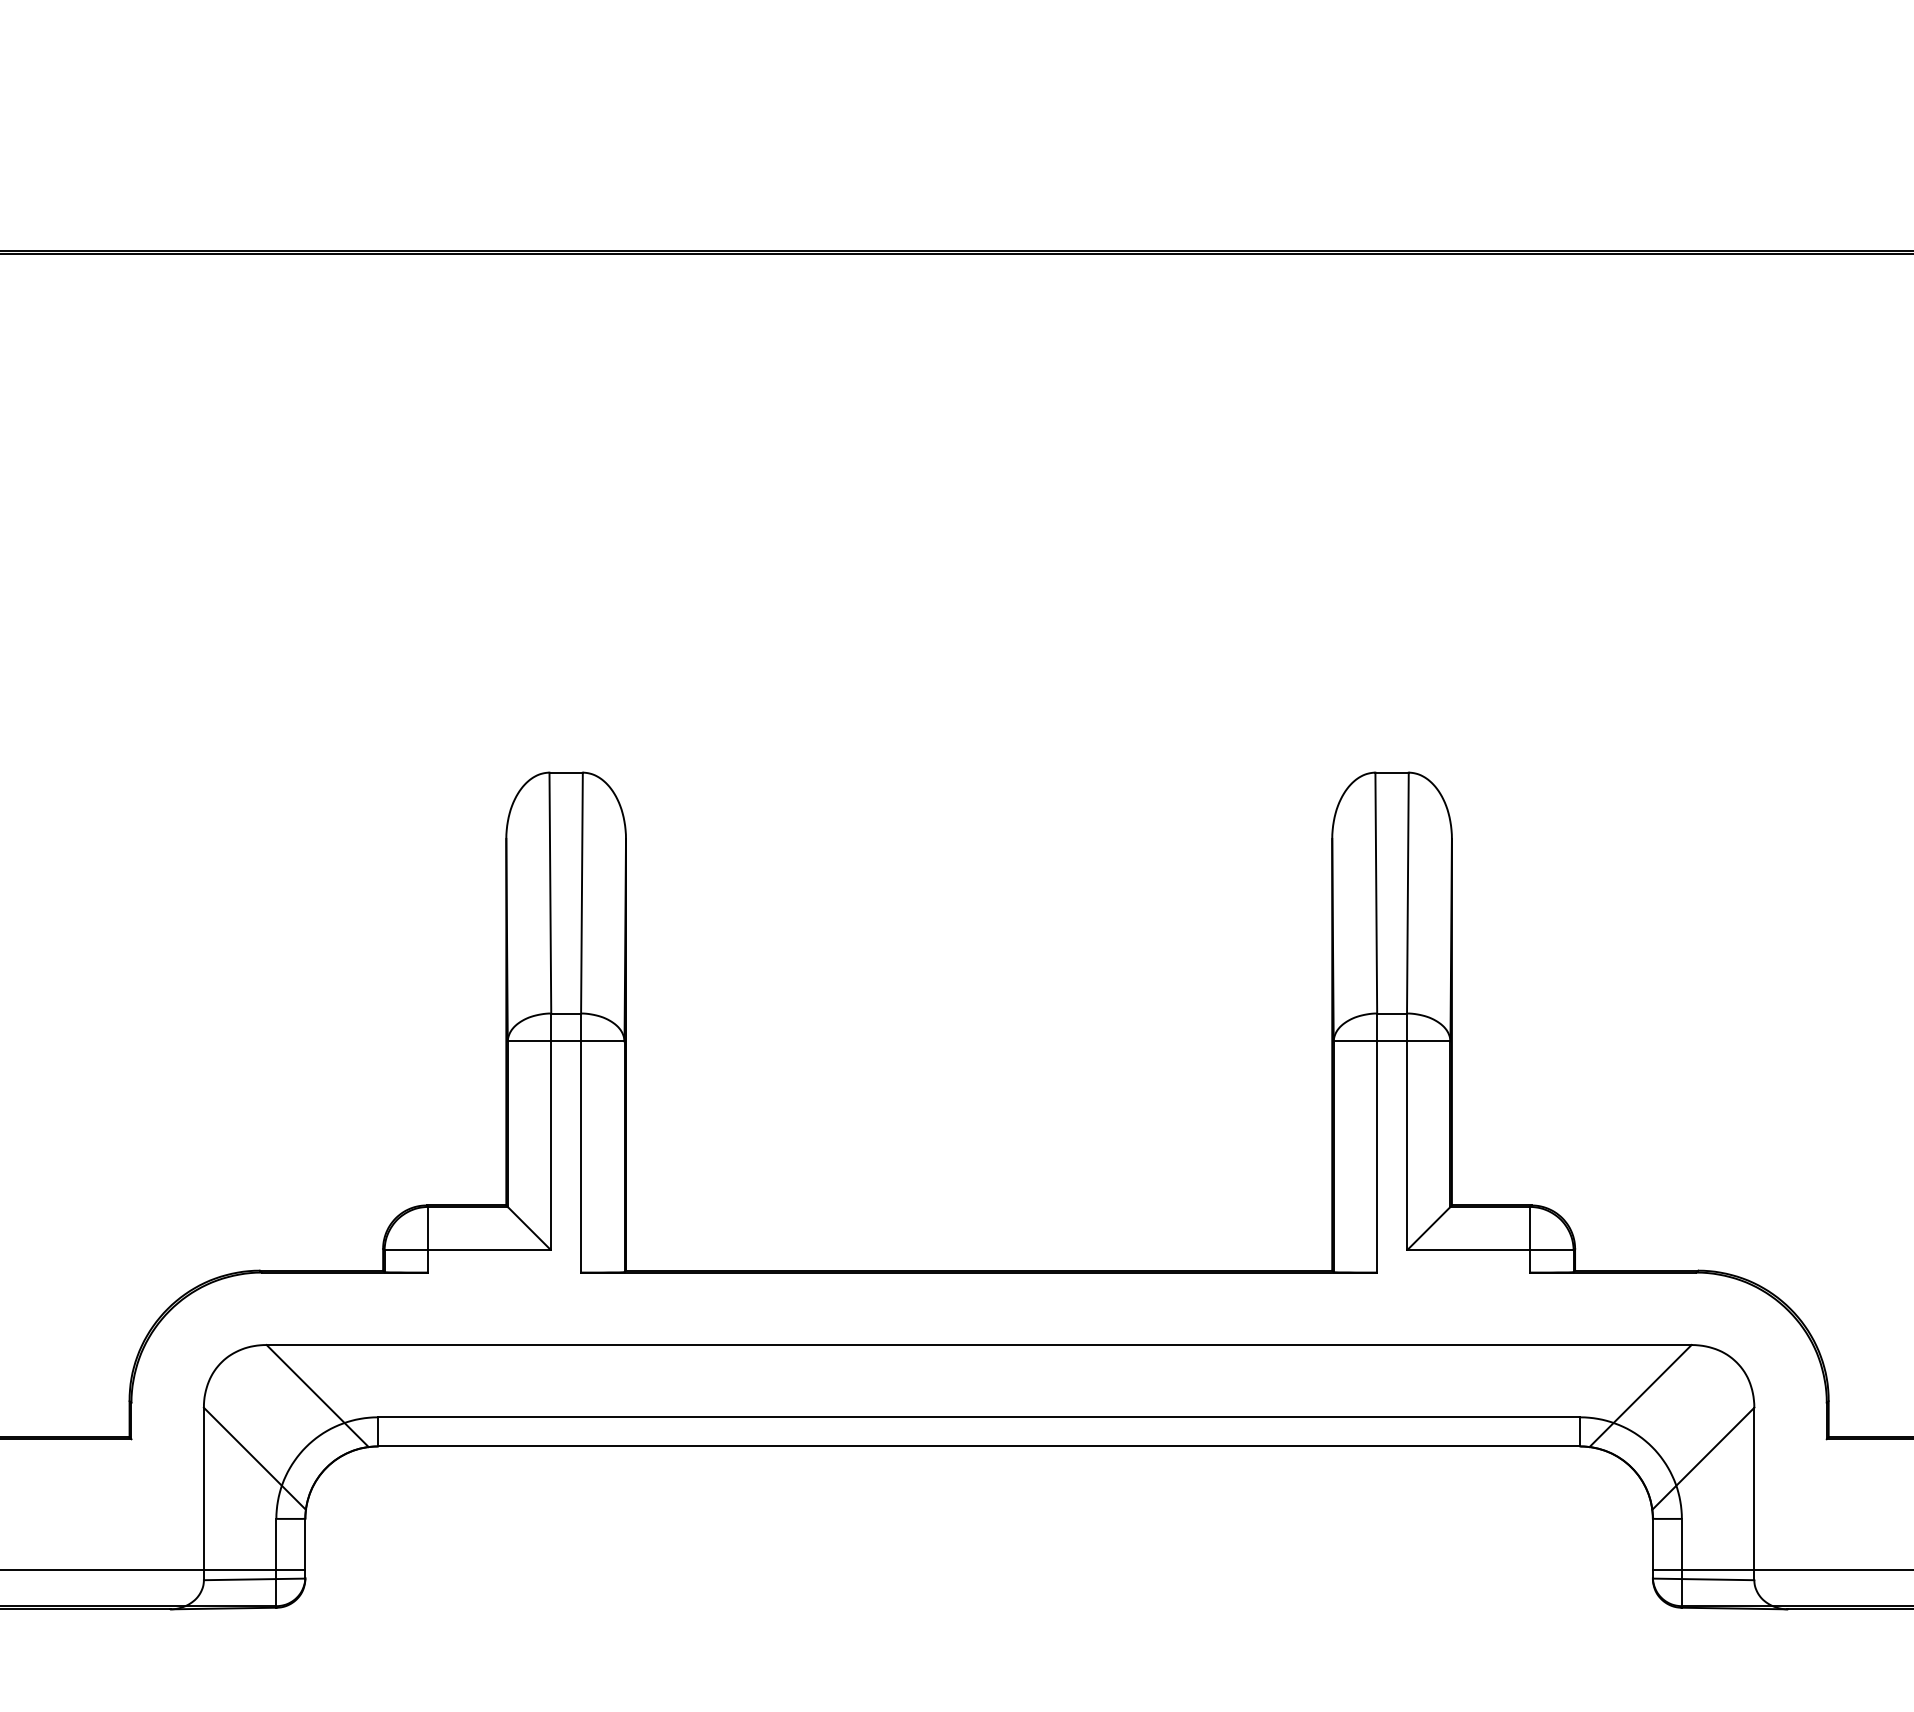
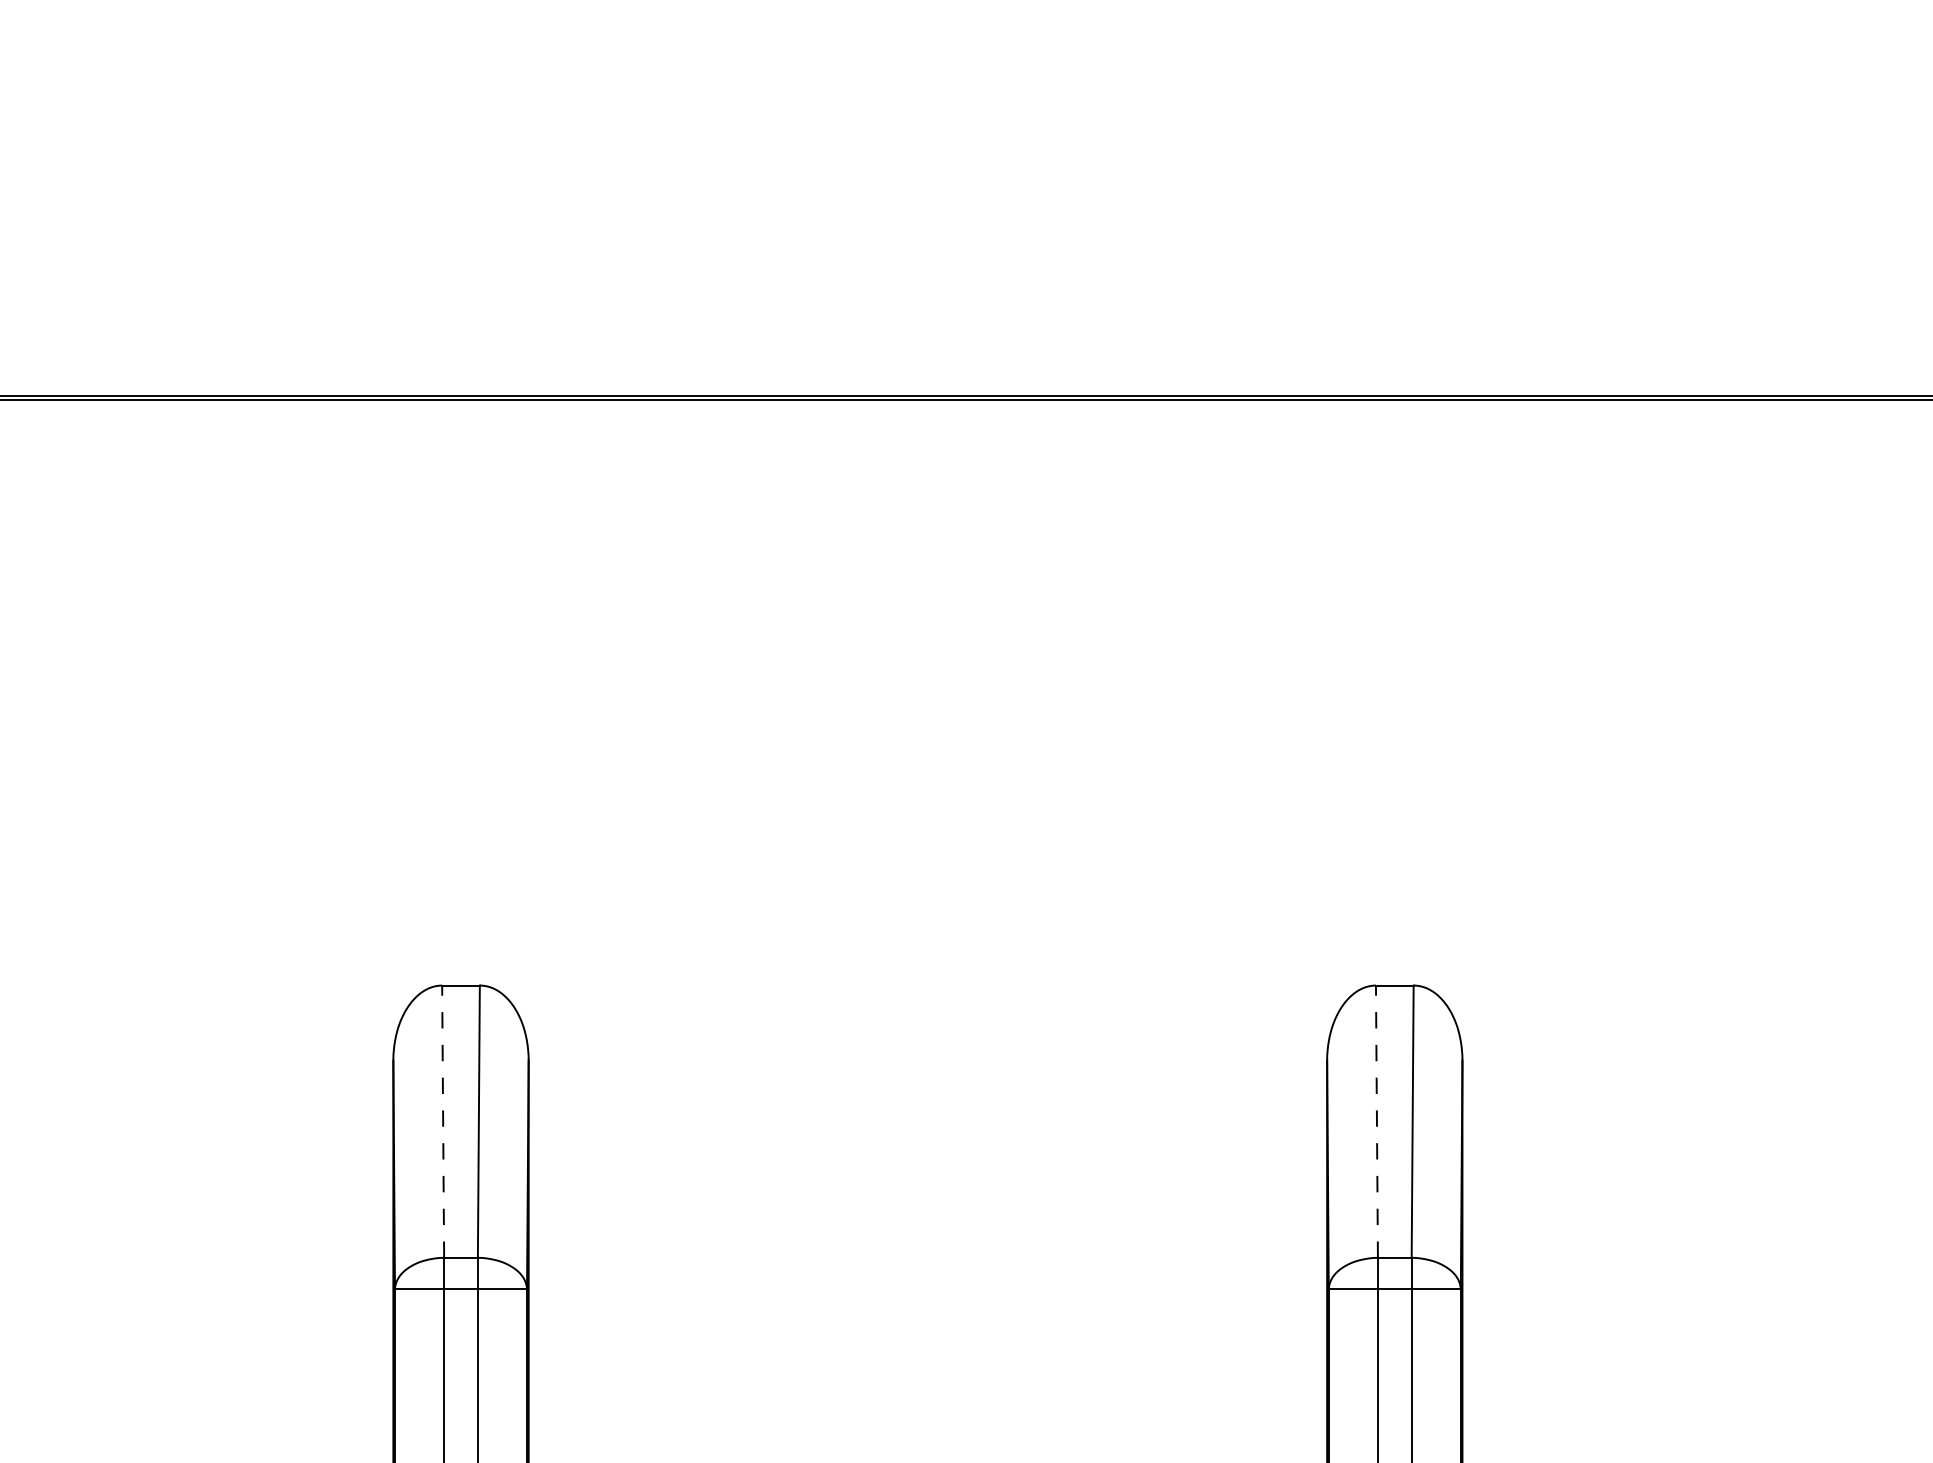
line: (550, 892) -> (443, 1121), solid -> dashed
line: (1376, 892) -> (1377, 1121), solid -> dashed

